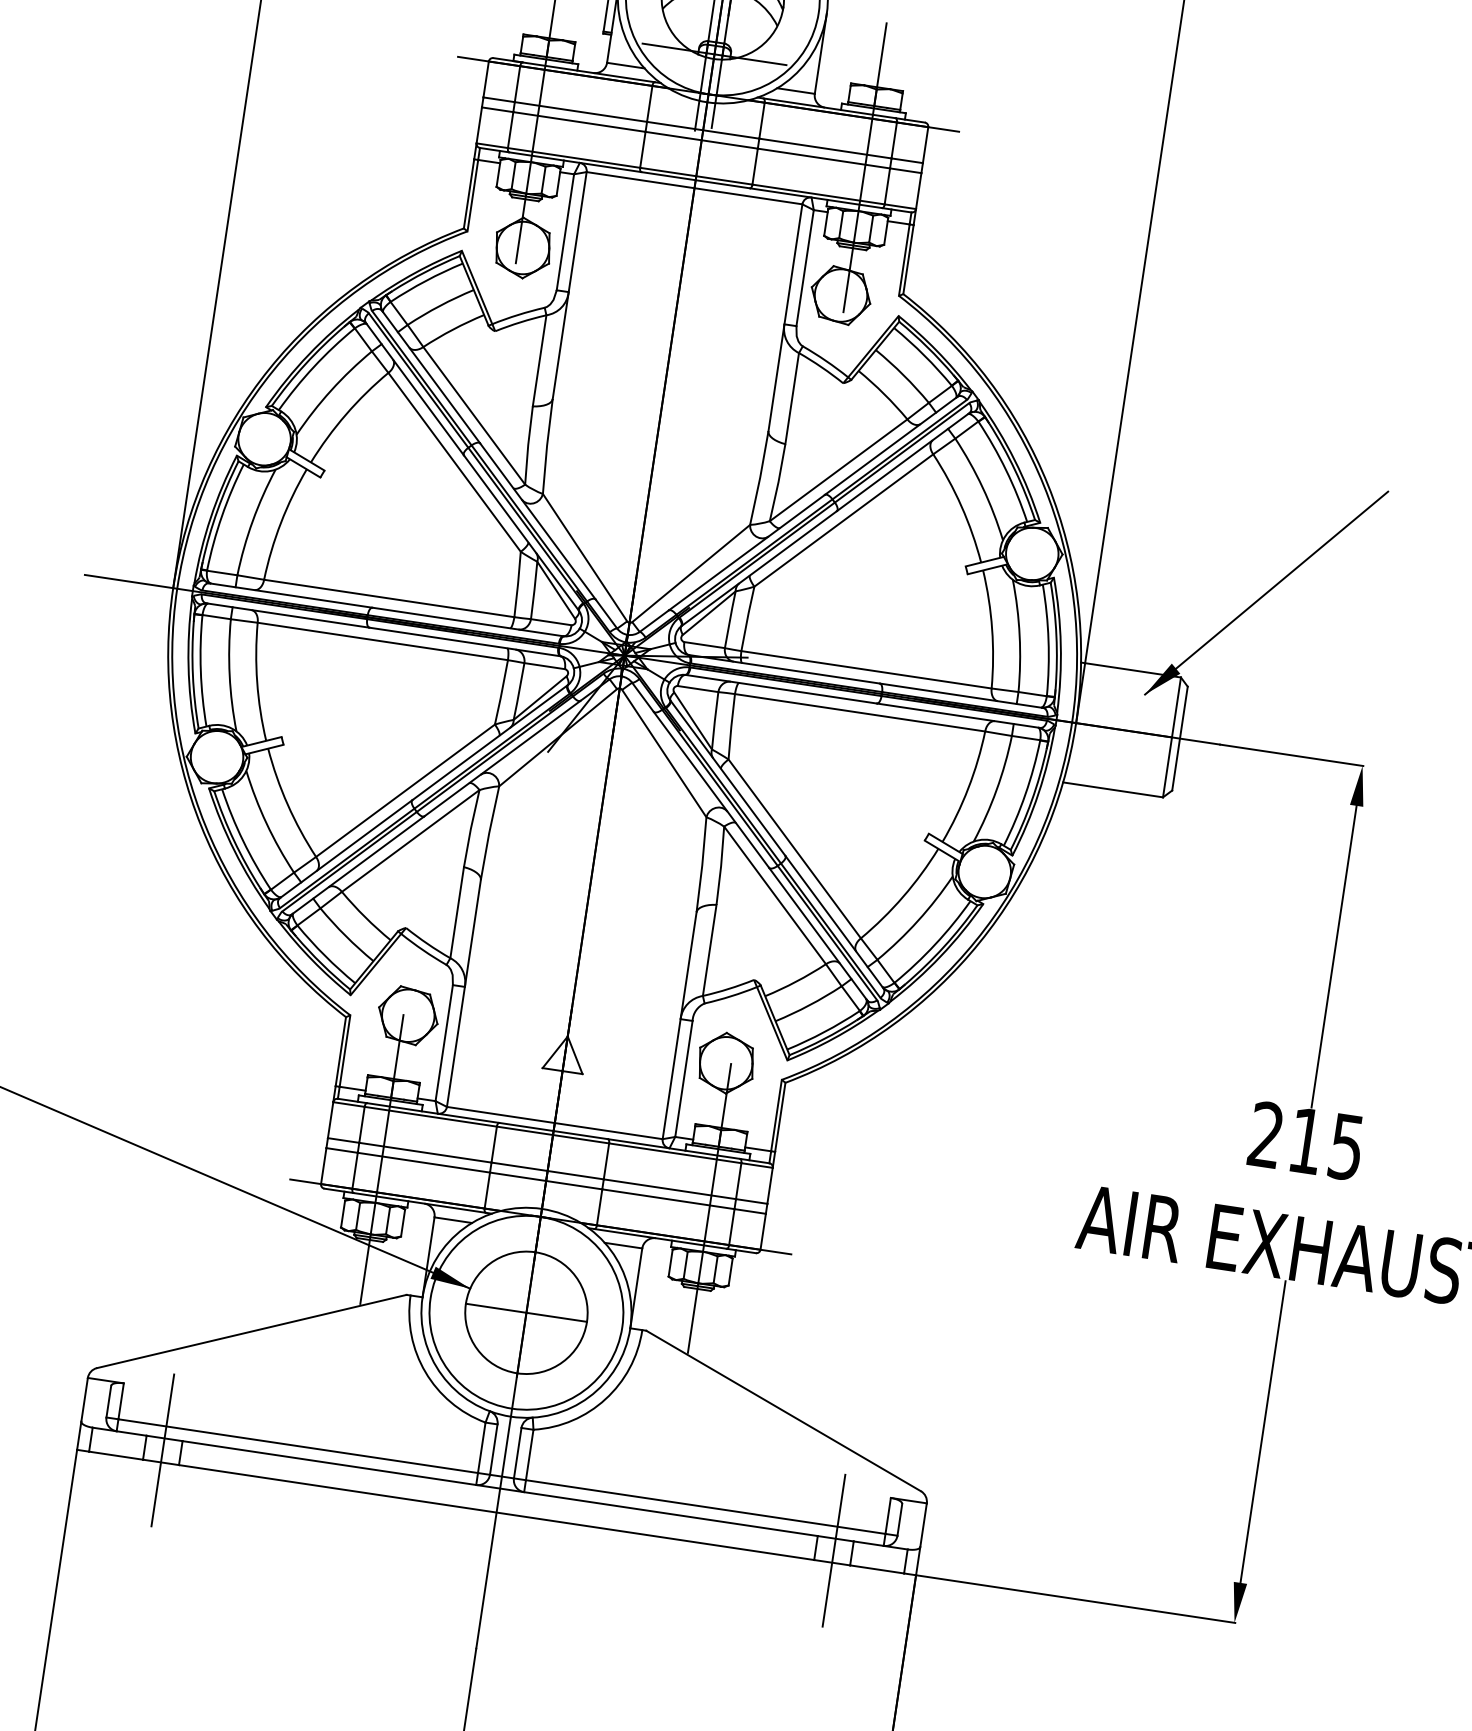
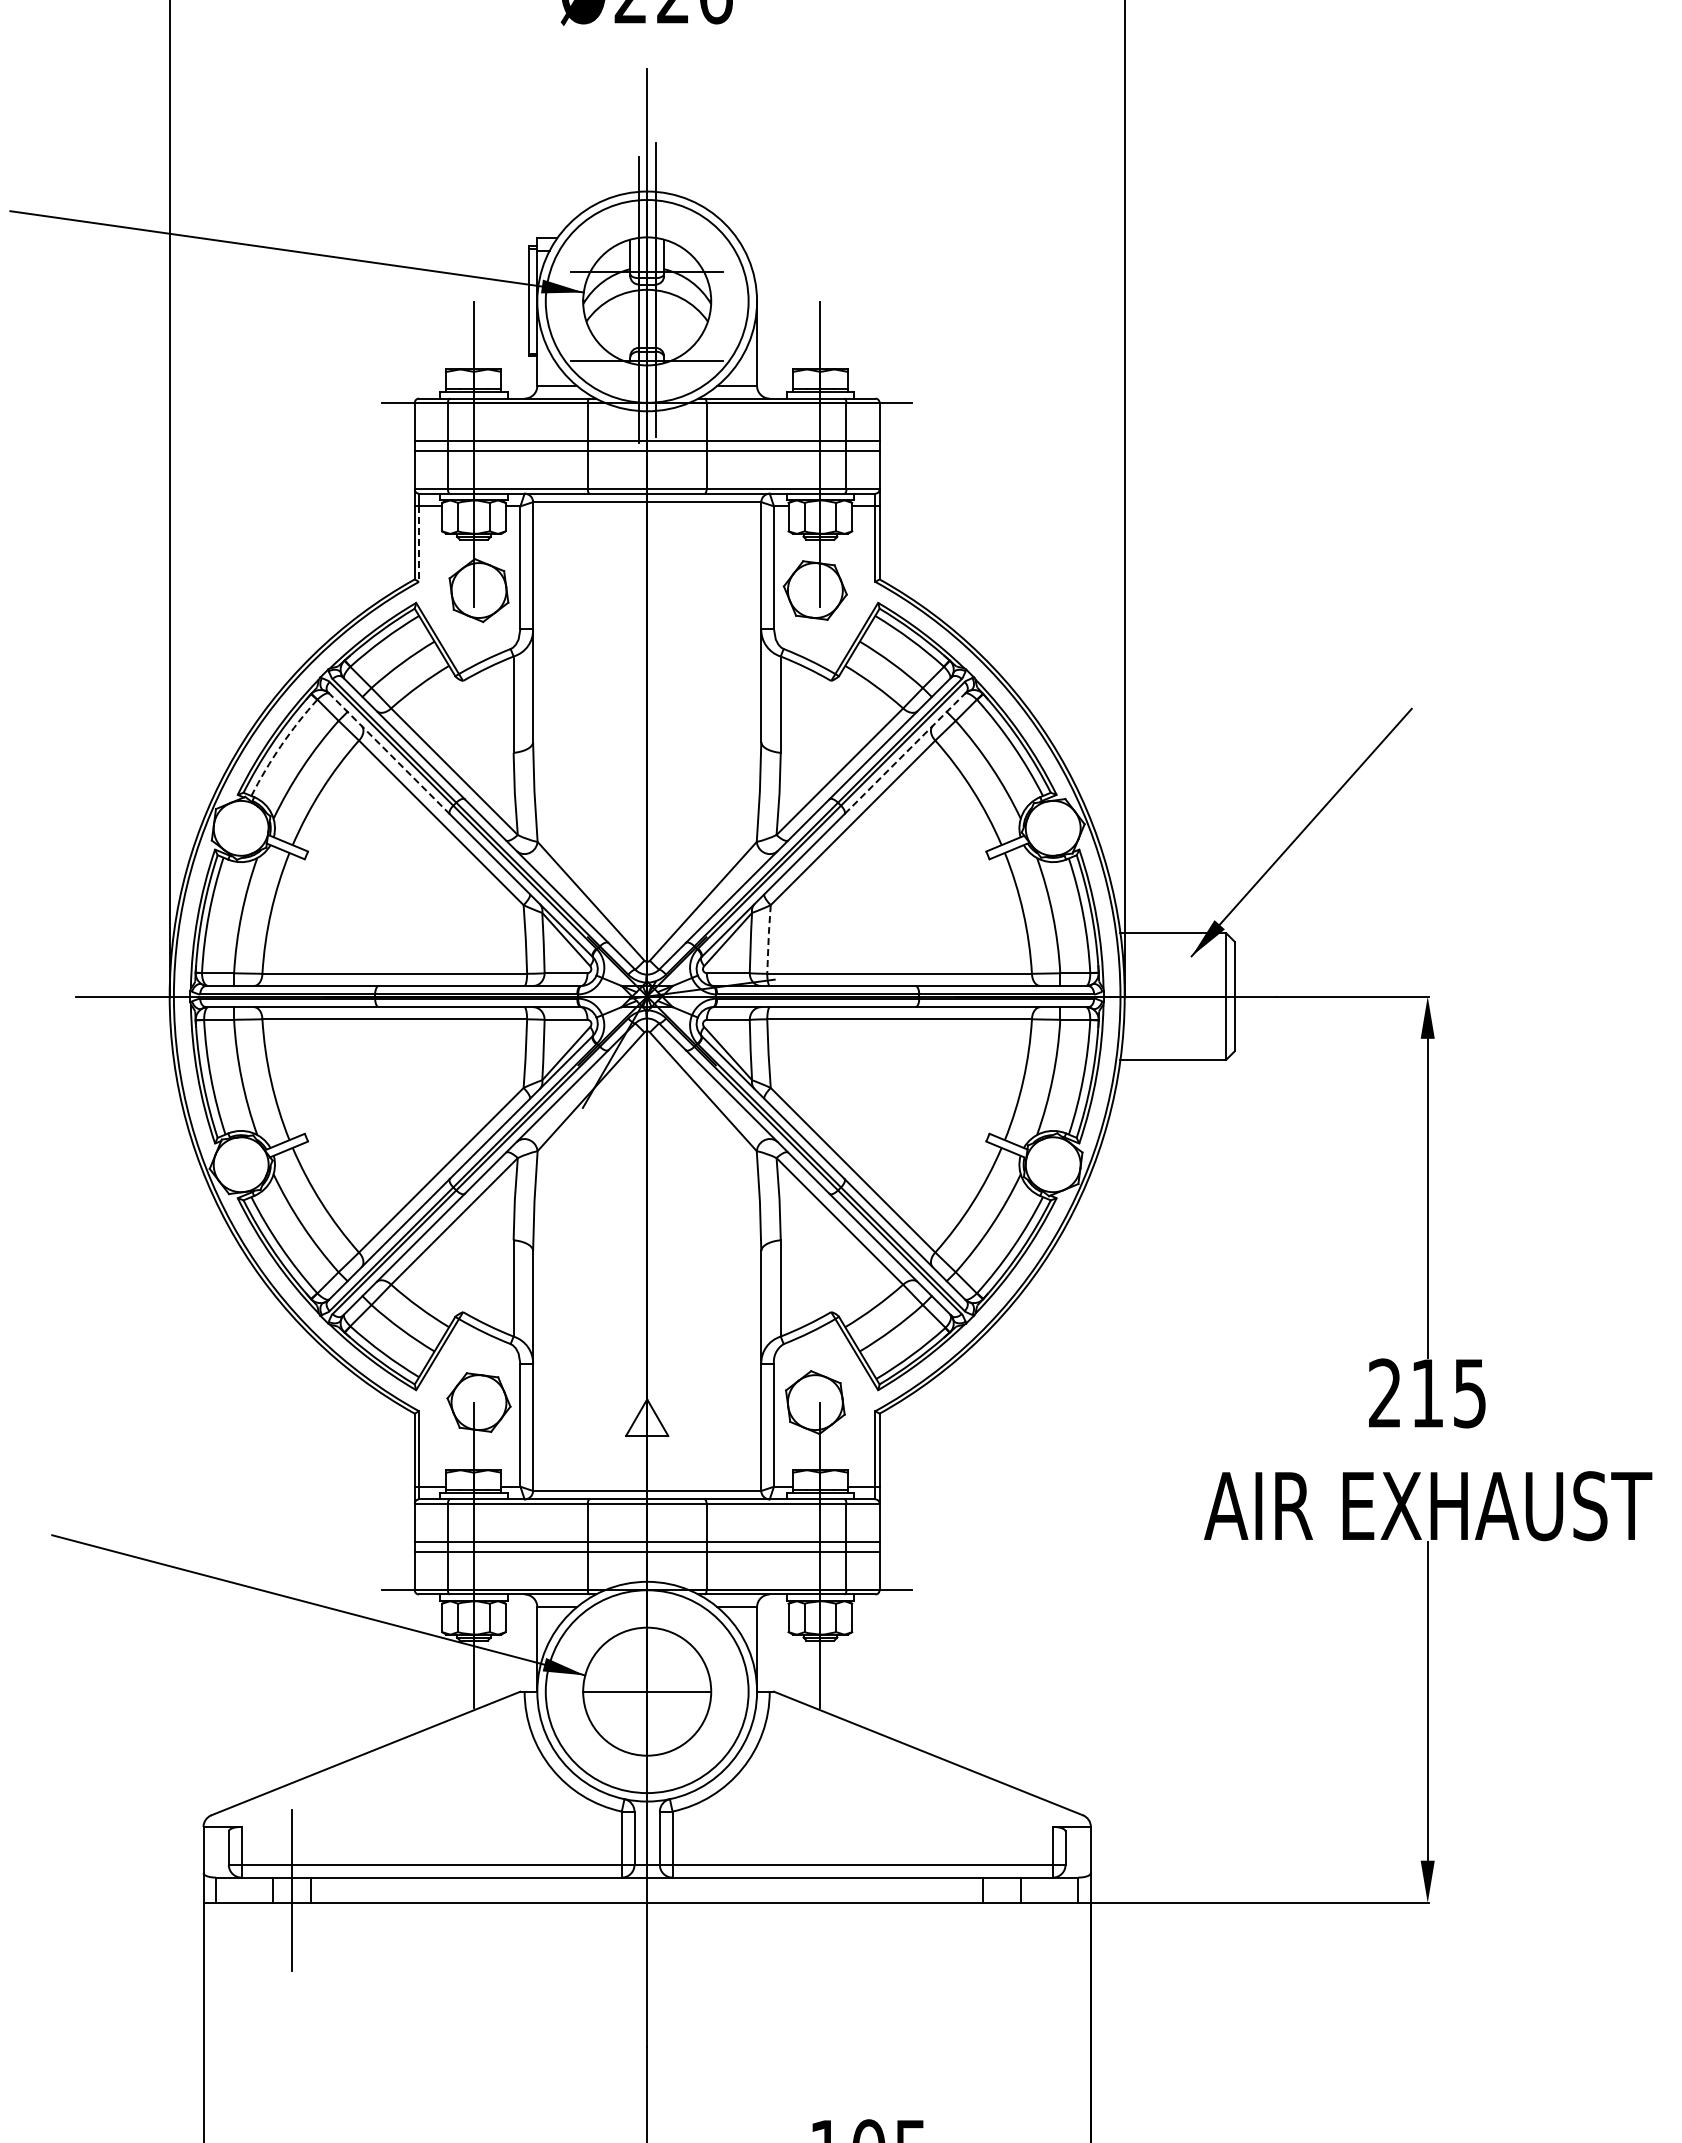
line: (473, 196) -> (419, 544), solid -> dashed
arc: (314, 366) -> (281, 745), solid -> dashed
line: (414, 388) -> (388, 752), solid -> dashed
line: (903, 462) -> (905, 753), solid -> dashed
line: (747, 618) -> (768, 939), solid -> dashed
line: (834, 1550) -> (1002, 1890), removed

